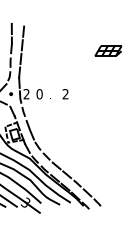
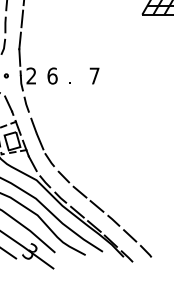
text: (39, 93) -> (52, 74), 0 -> 6
text: (65, 94) -> (94, 76), 2 -> 7

